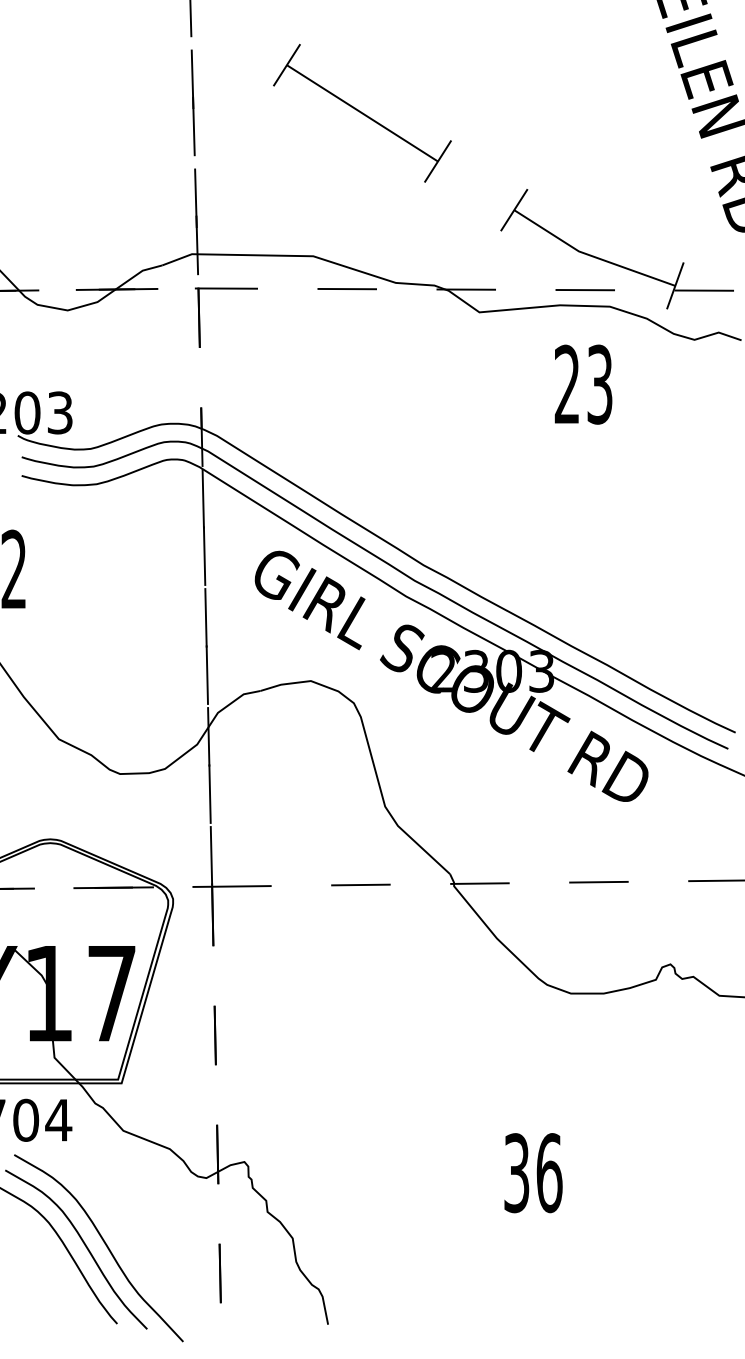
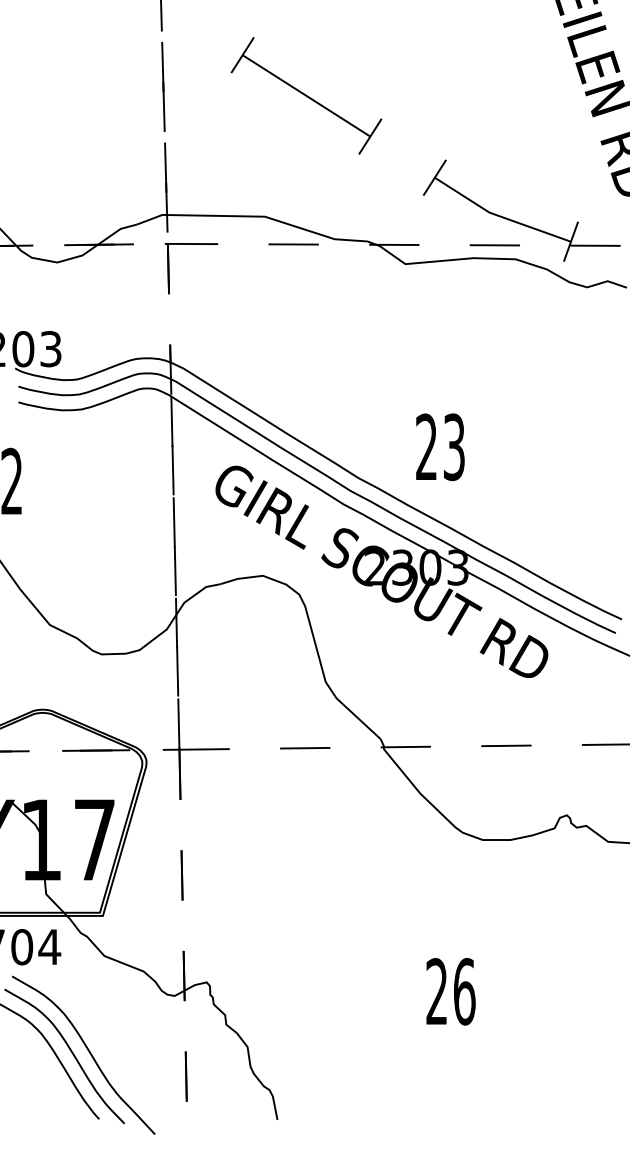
text: (583, 384) -> (440, 447), moved
text: (516, 1172) -> (436, 991), 36 -> 26

